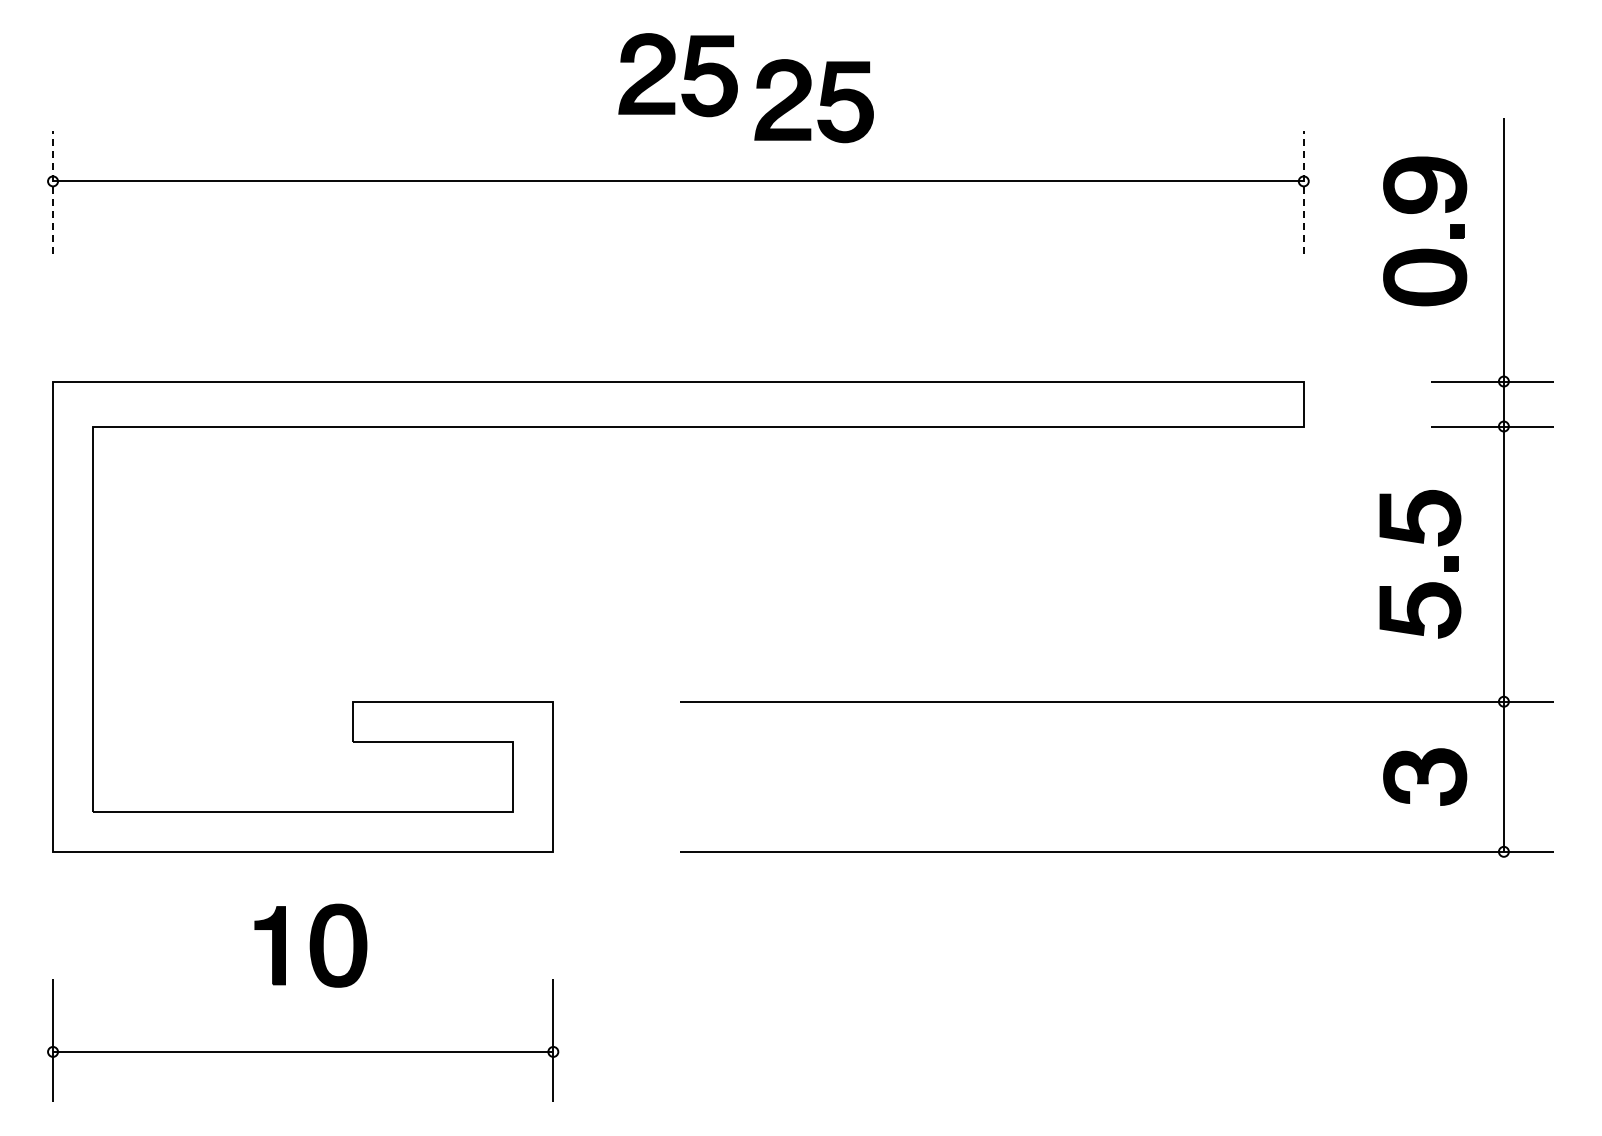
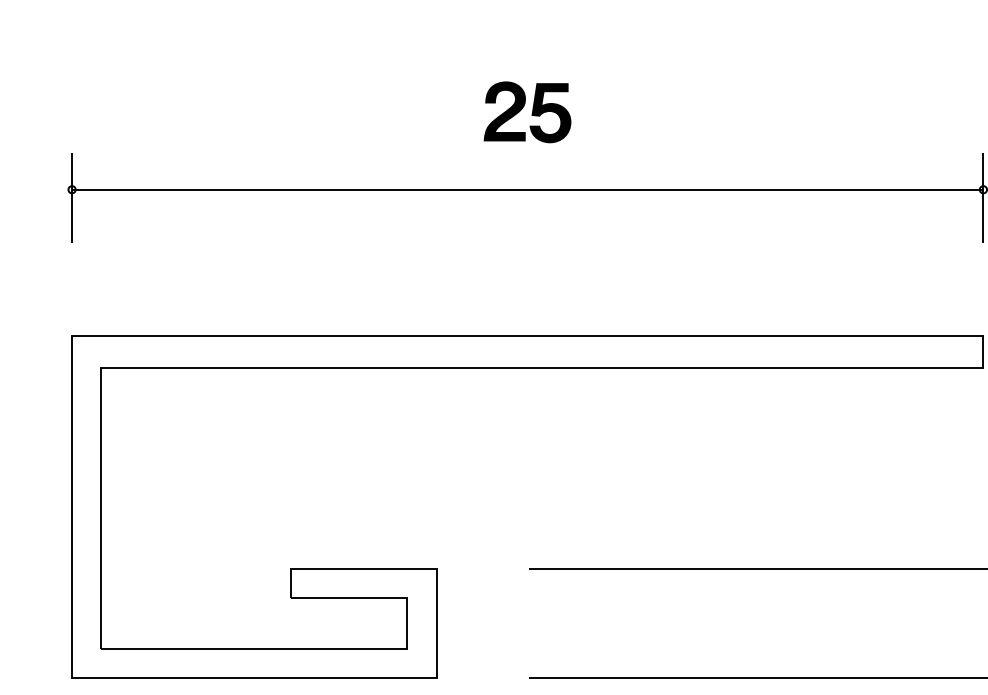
part: (820, 101) -> (631, 131), removed
line: (53, 192) -> (72, 197), dashed -> solid
line: (1303, 192) -> (983, 197), dashed -> solid

